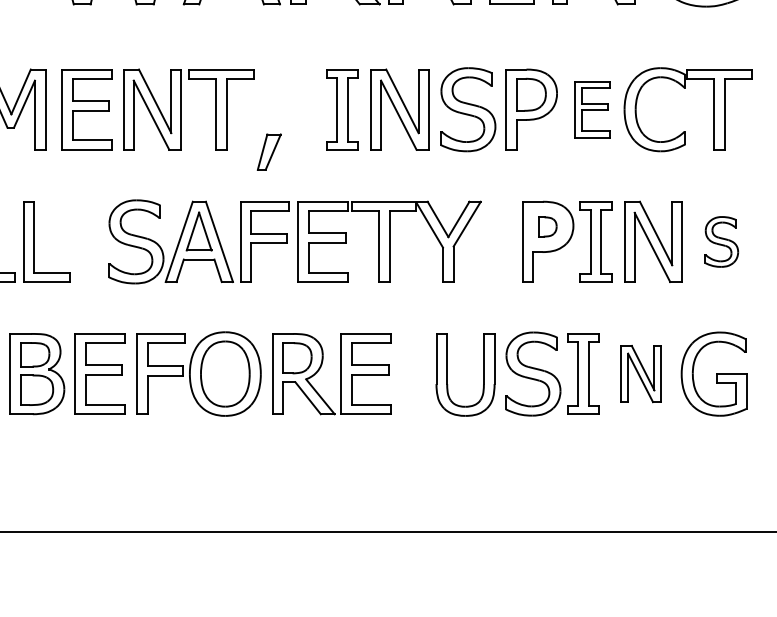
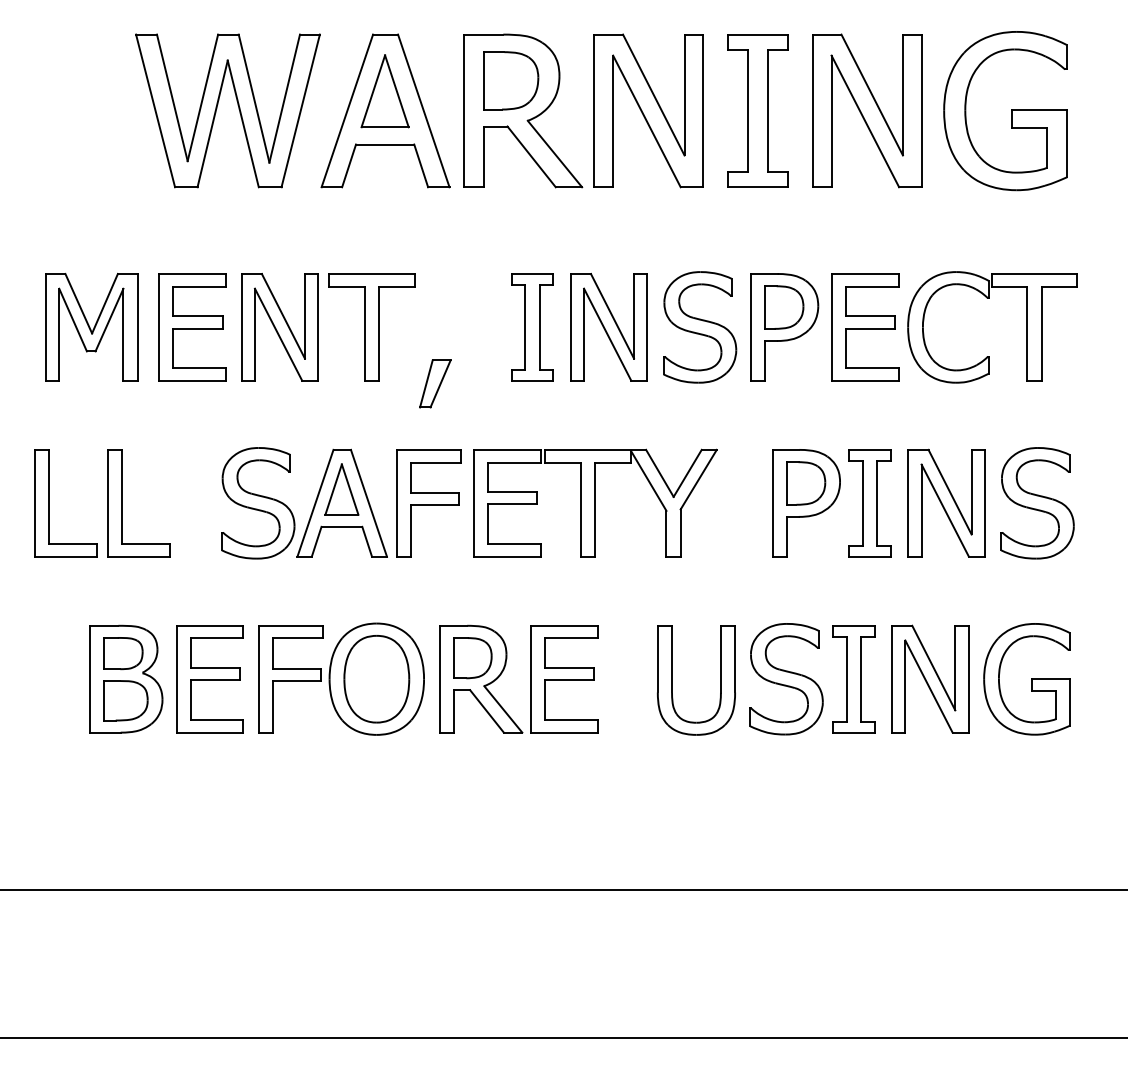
part: (592, 109) -> (865, 327), size x1.43
part: (548, 227) -> (806, 483), size x1.67
part: (721, 242) -> (1037, 503), size x1.67
part: (641, 373) -> (930, 678), size x1.43

